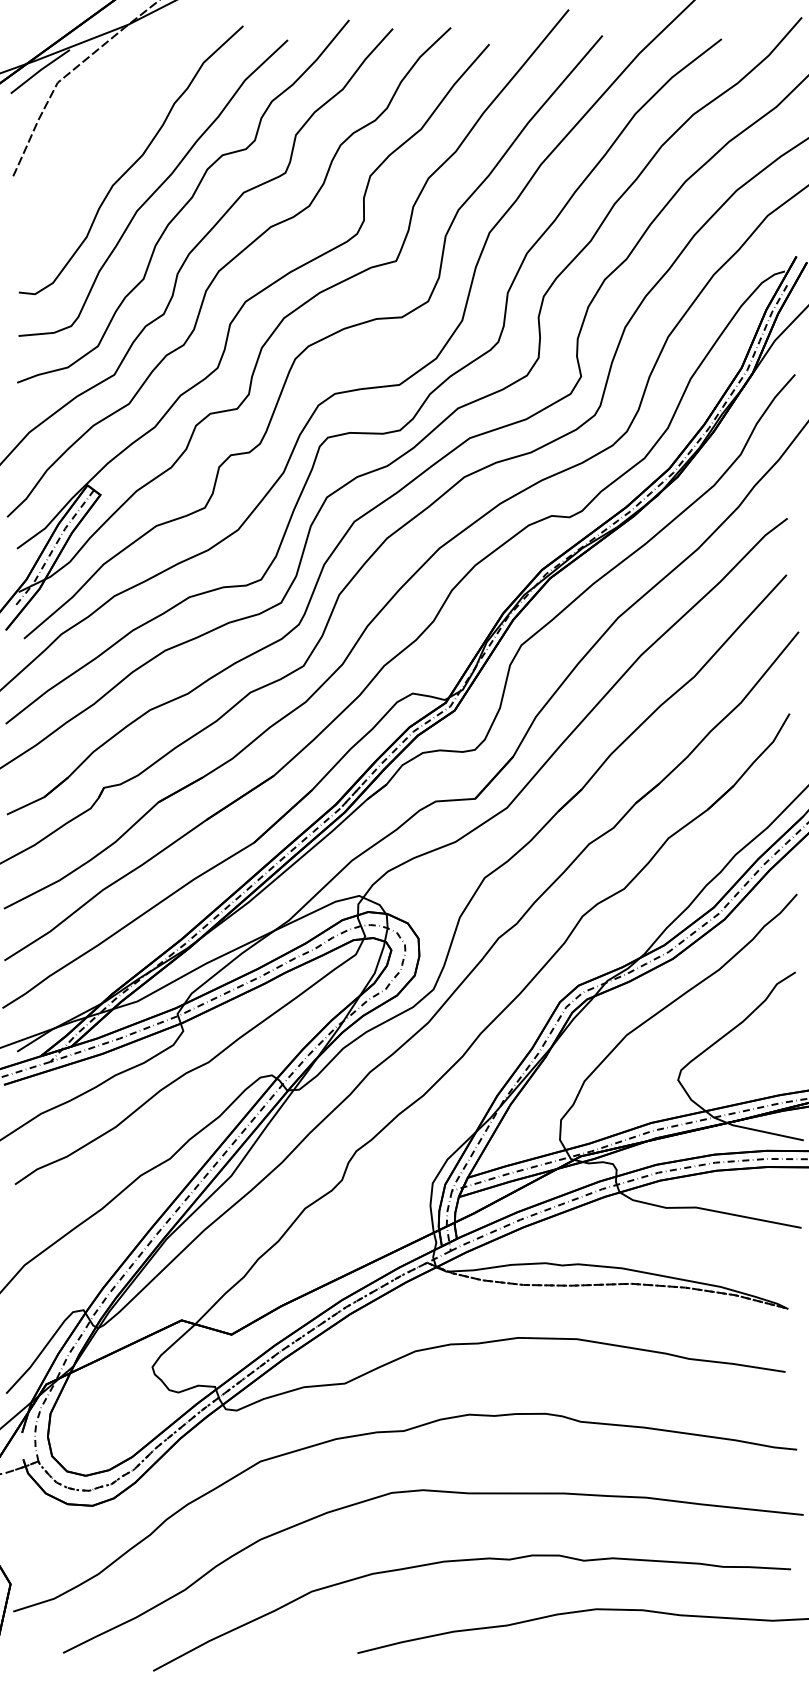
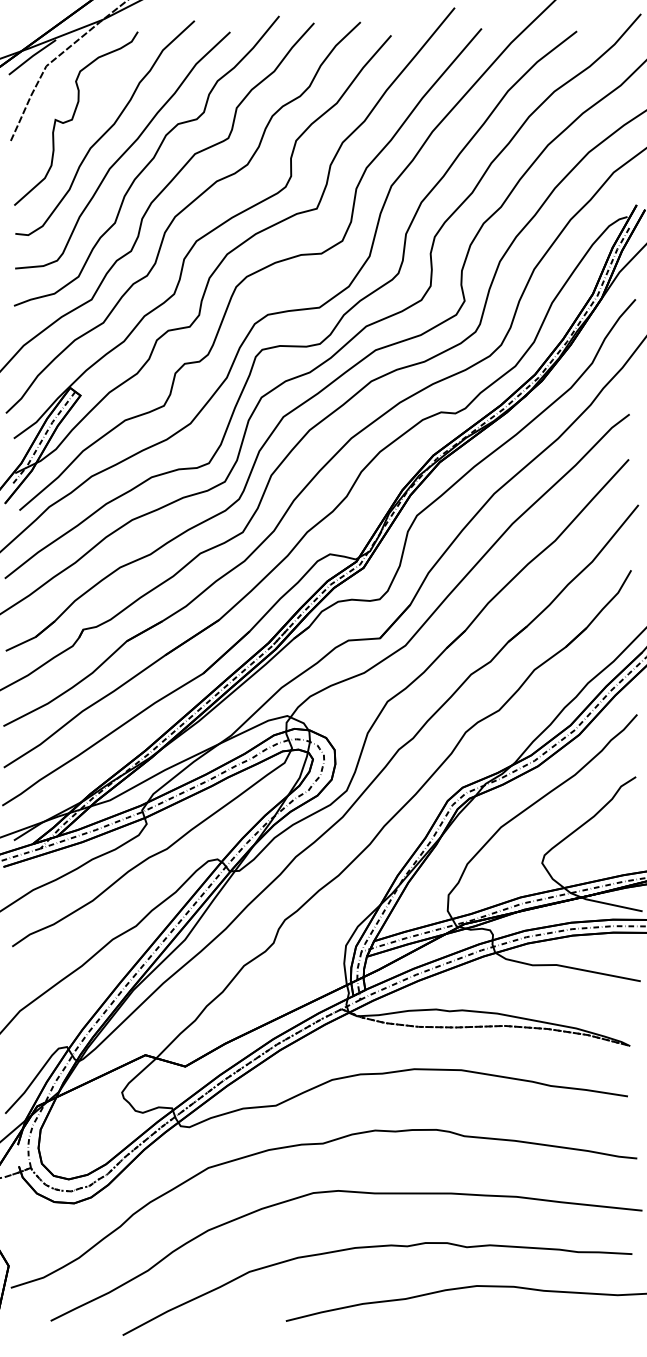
curve: (91, 148) -> (73, 118), added

